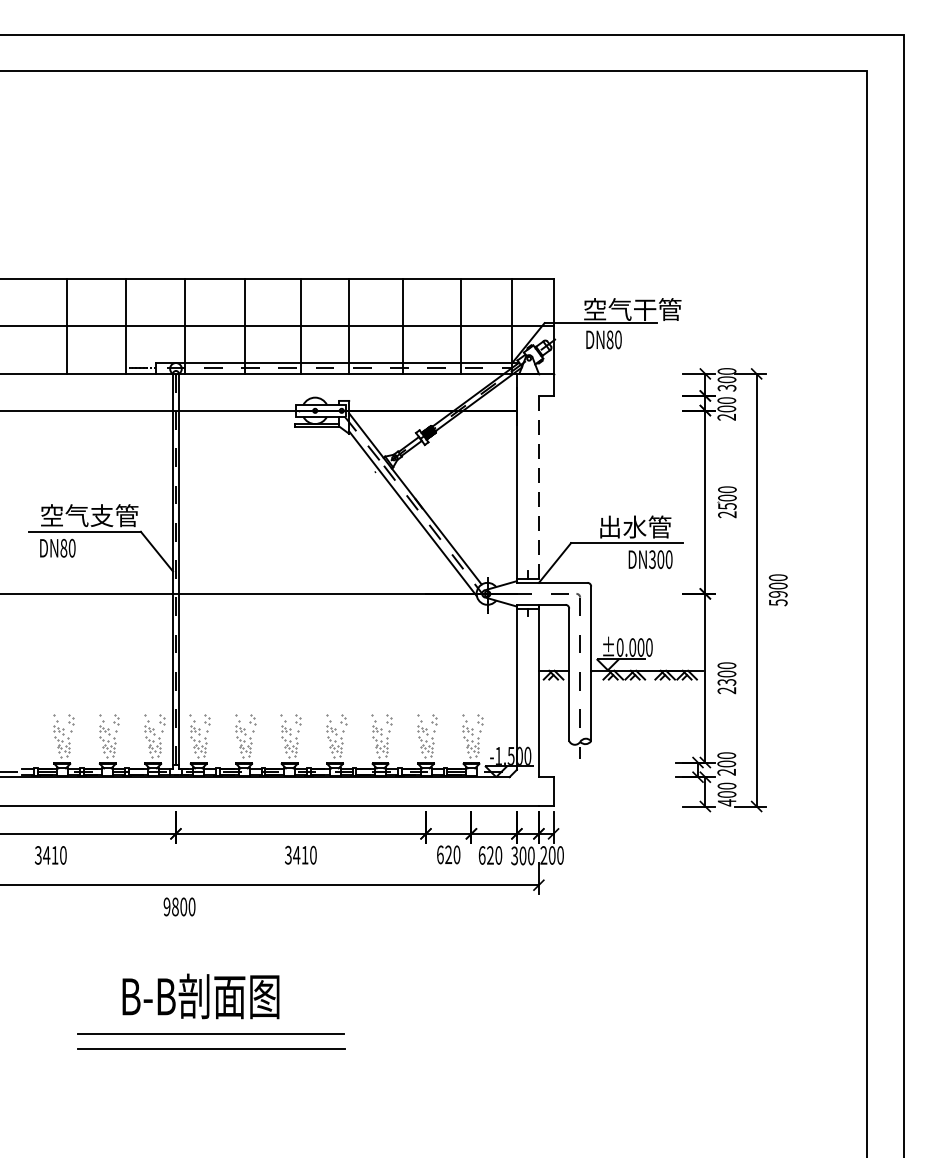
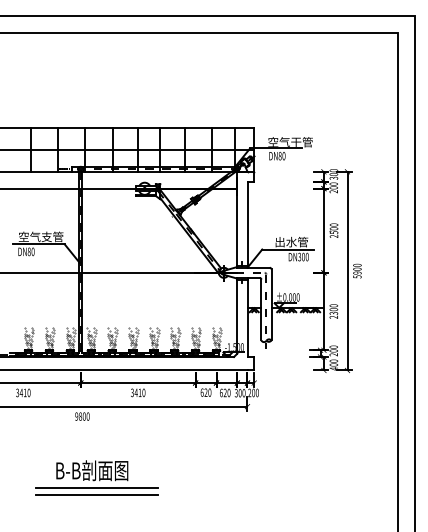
line: (538, 488) -> (247, 224), dashed -> solid
part: (210, 1011) -> (96, 477), moved

